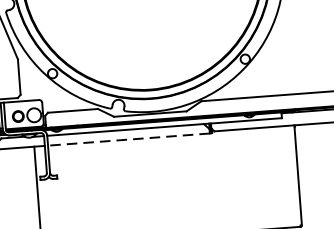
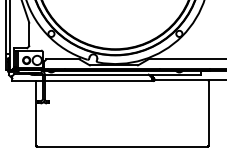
line: (128, 140) -> (98, 81), dashed -> solid

